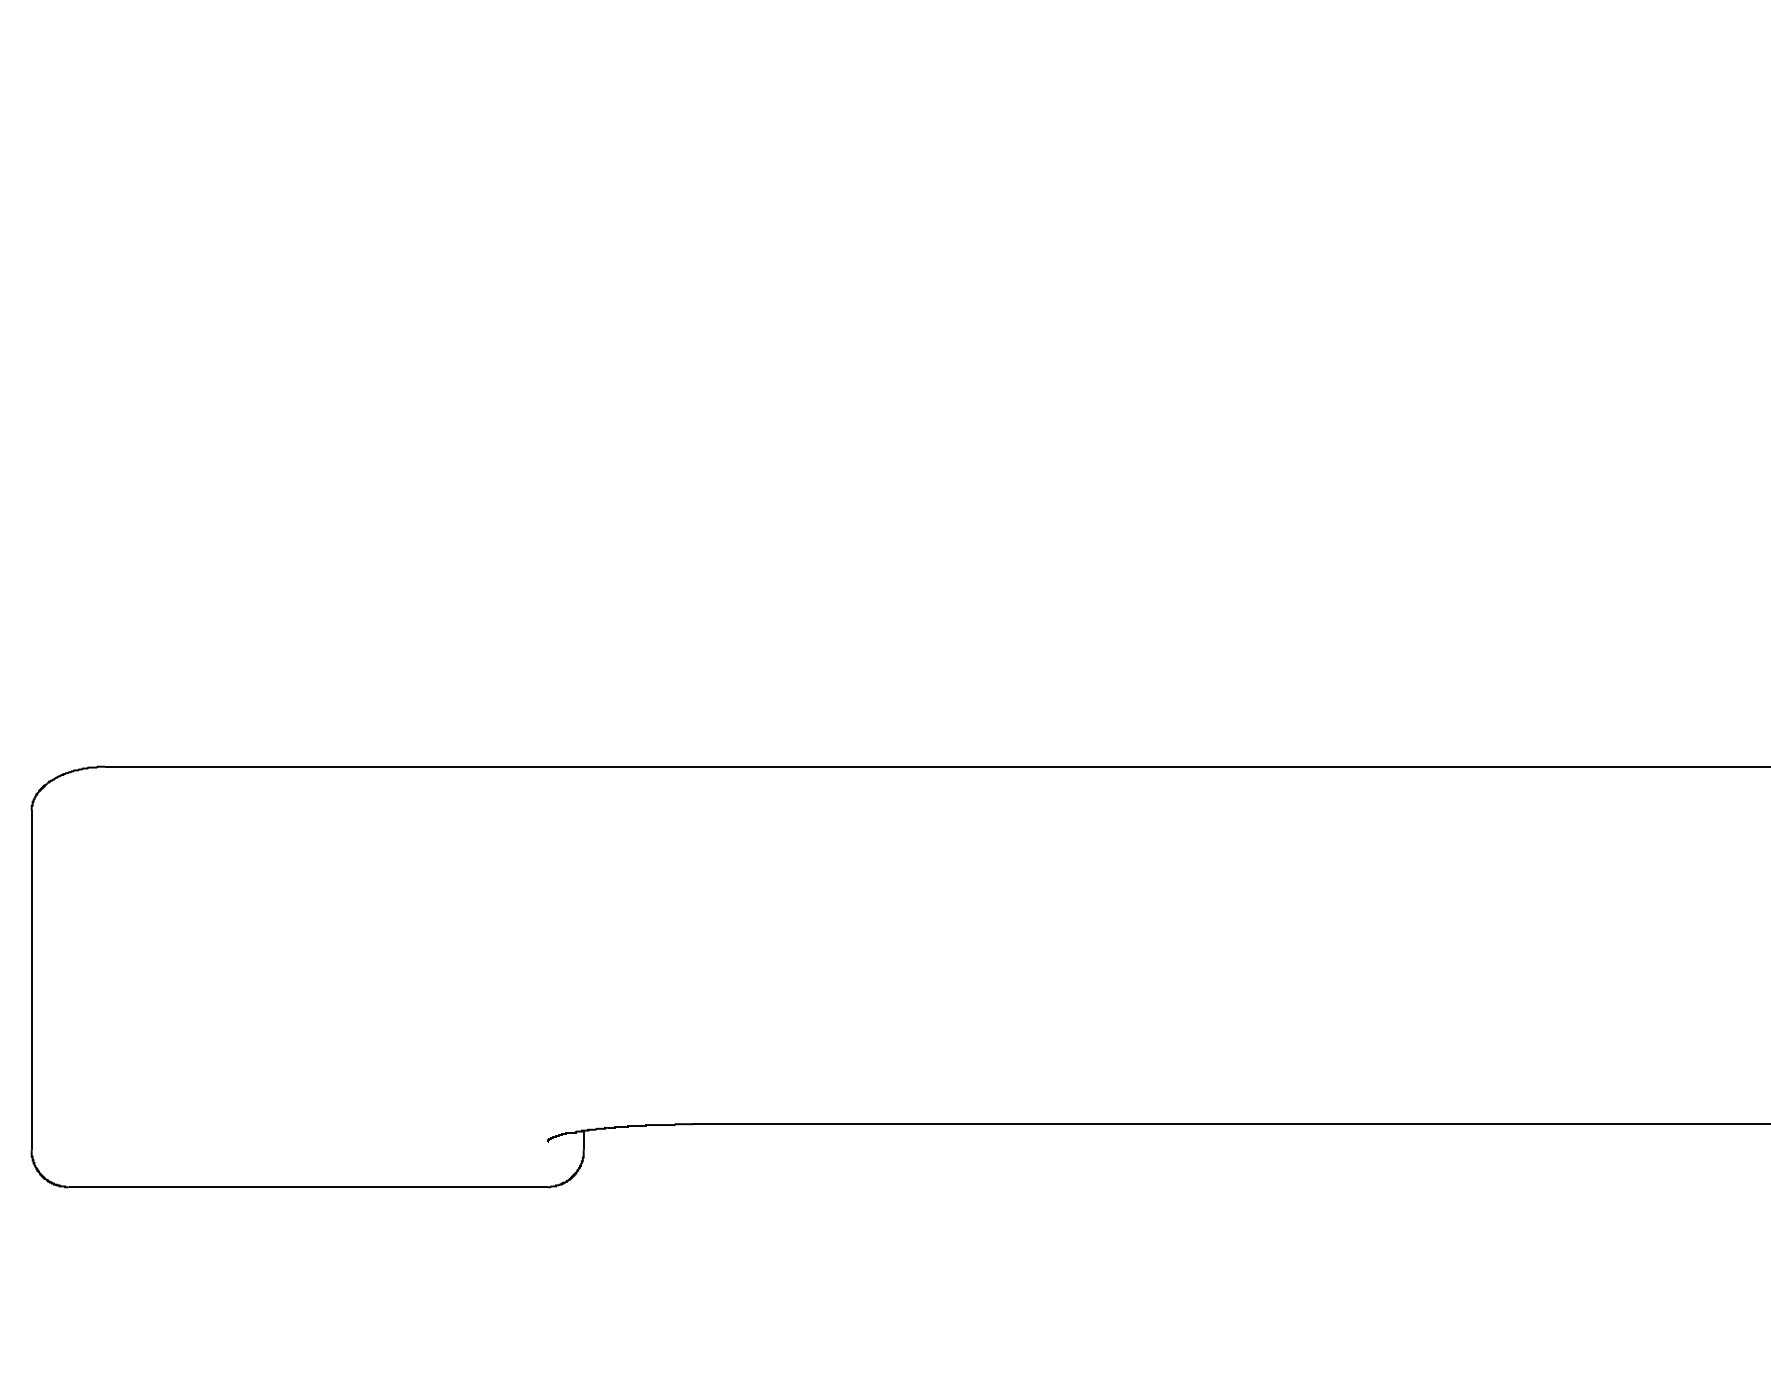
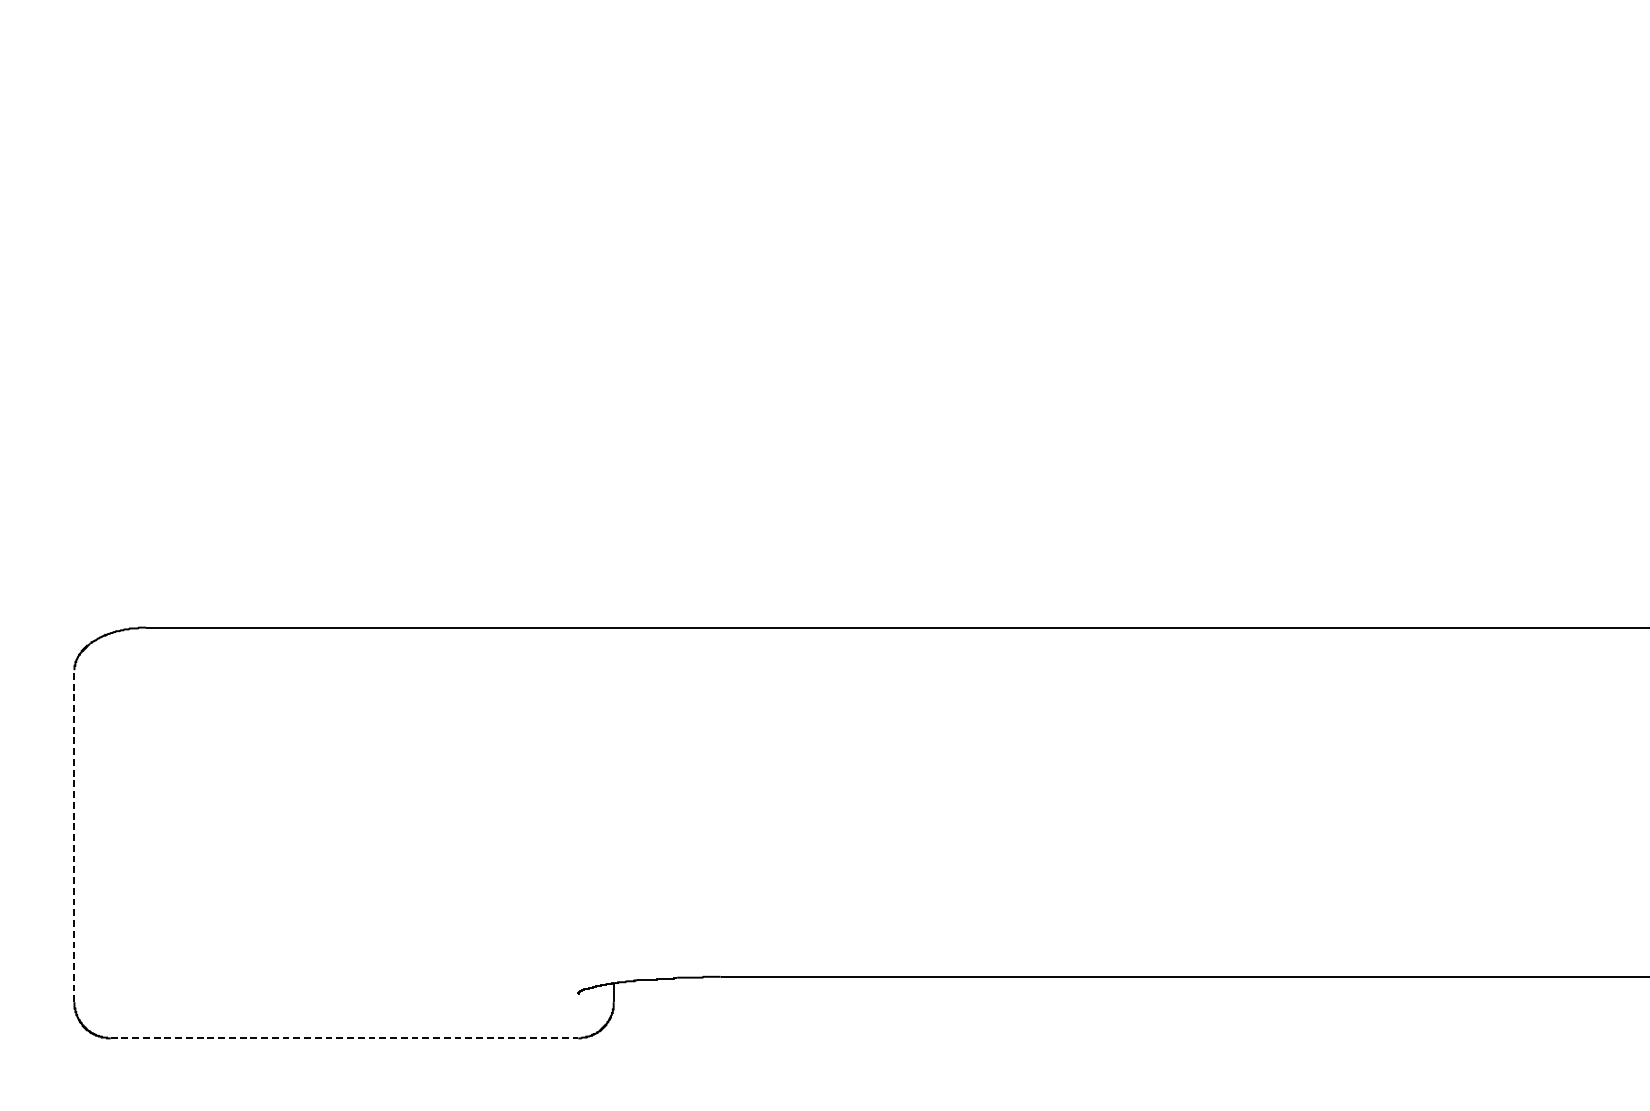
line: (31, 980) -> (74, 836), solid -> dashed
line: (308, 1187) -> (344, 1038), solid -> dashed

